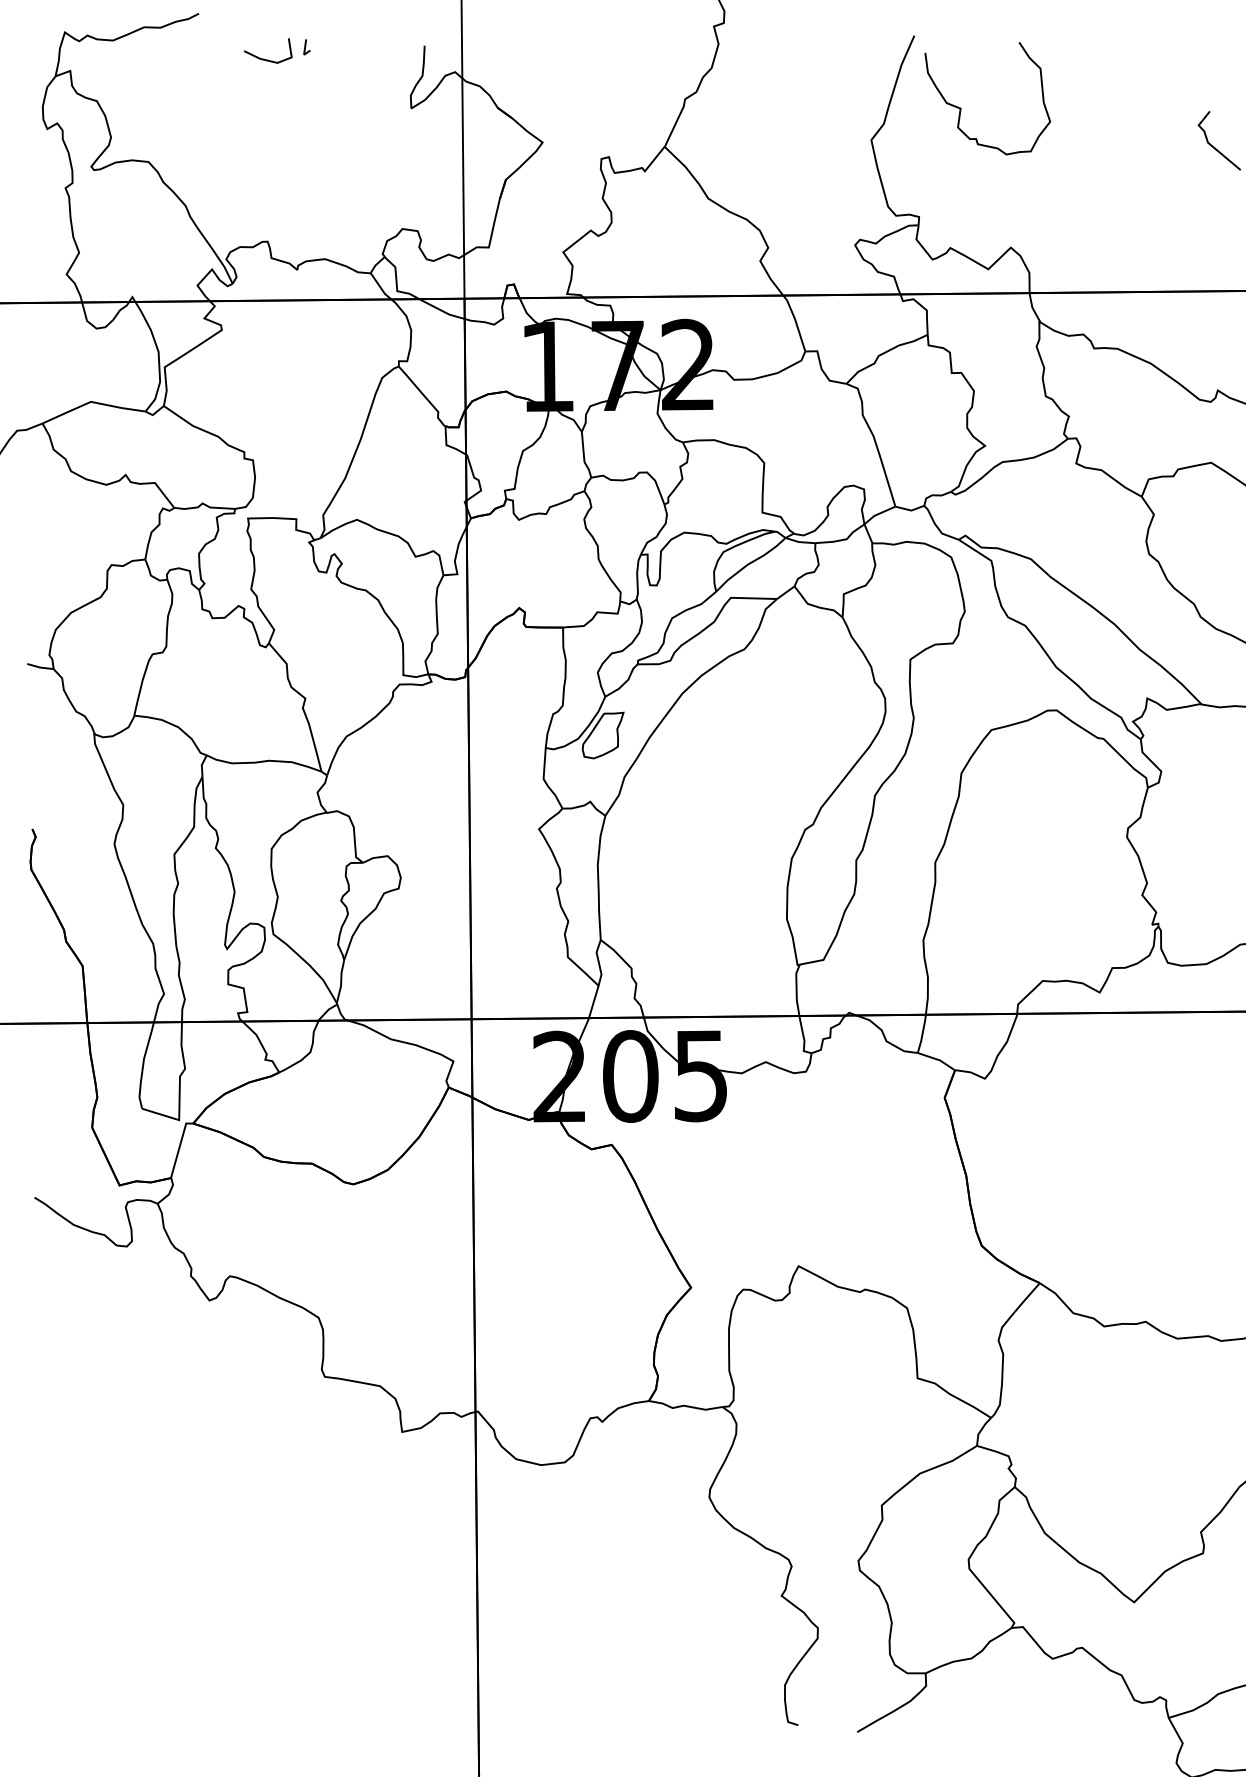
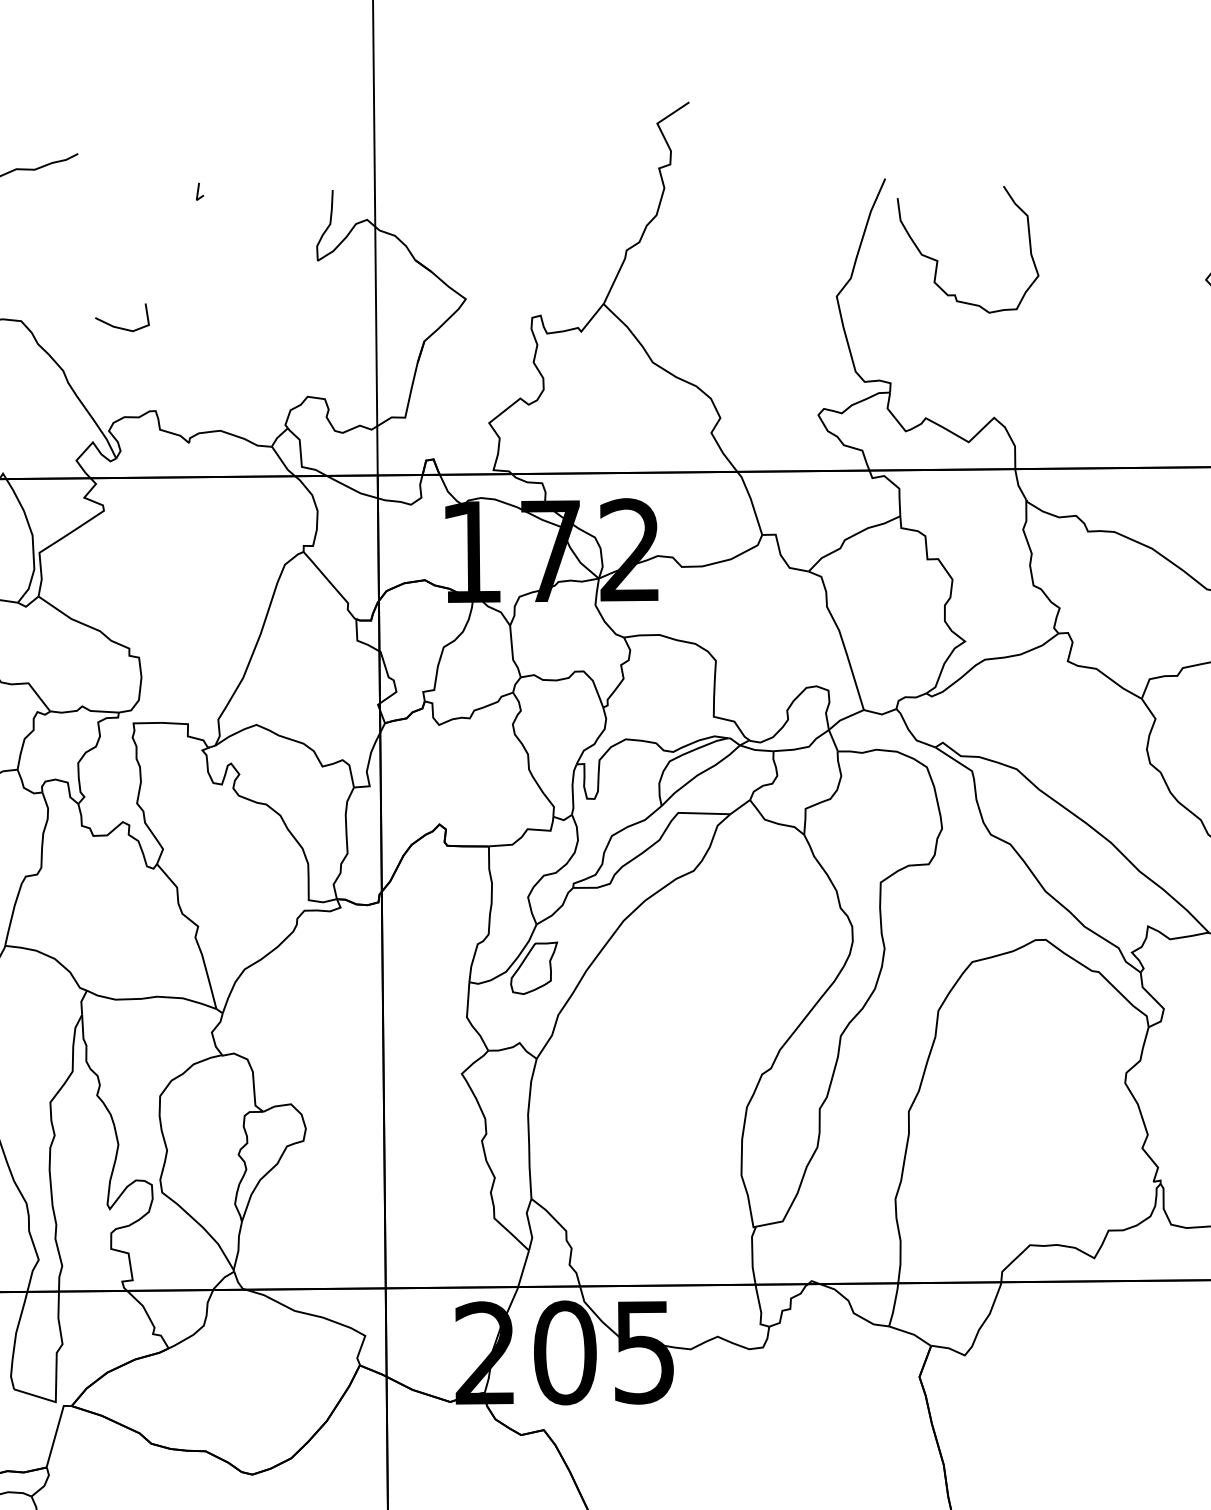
line: (264, 58) -> (118, 326), moved

